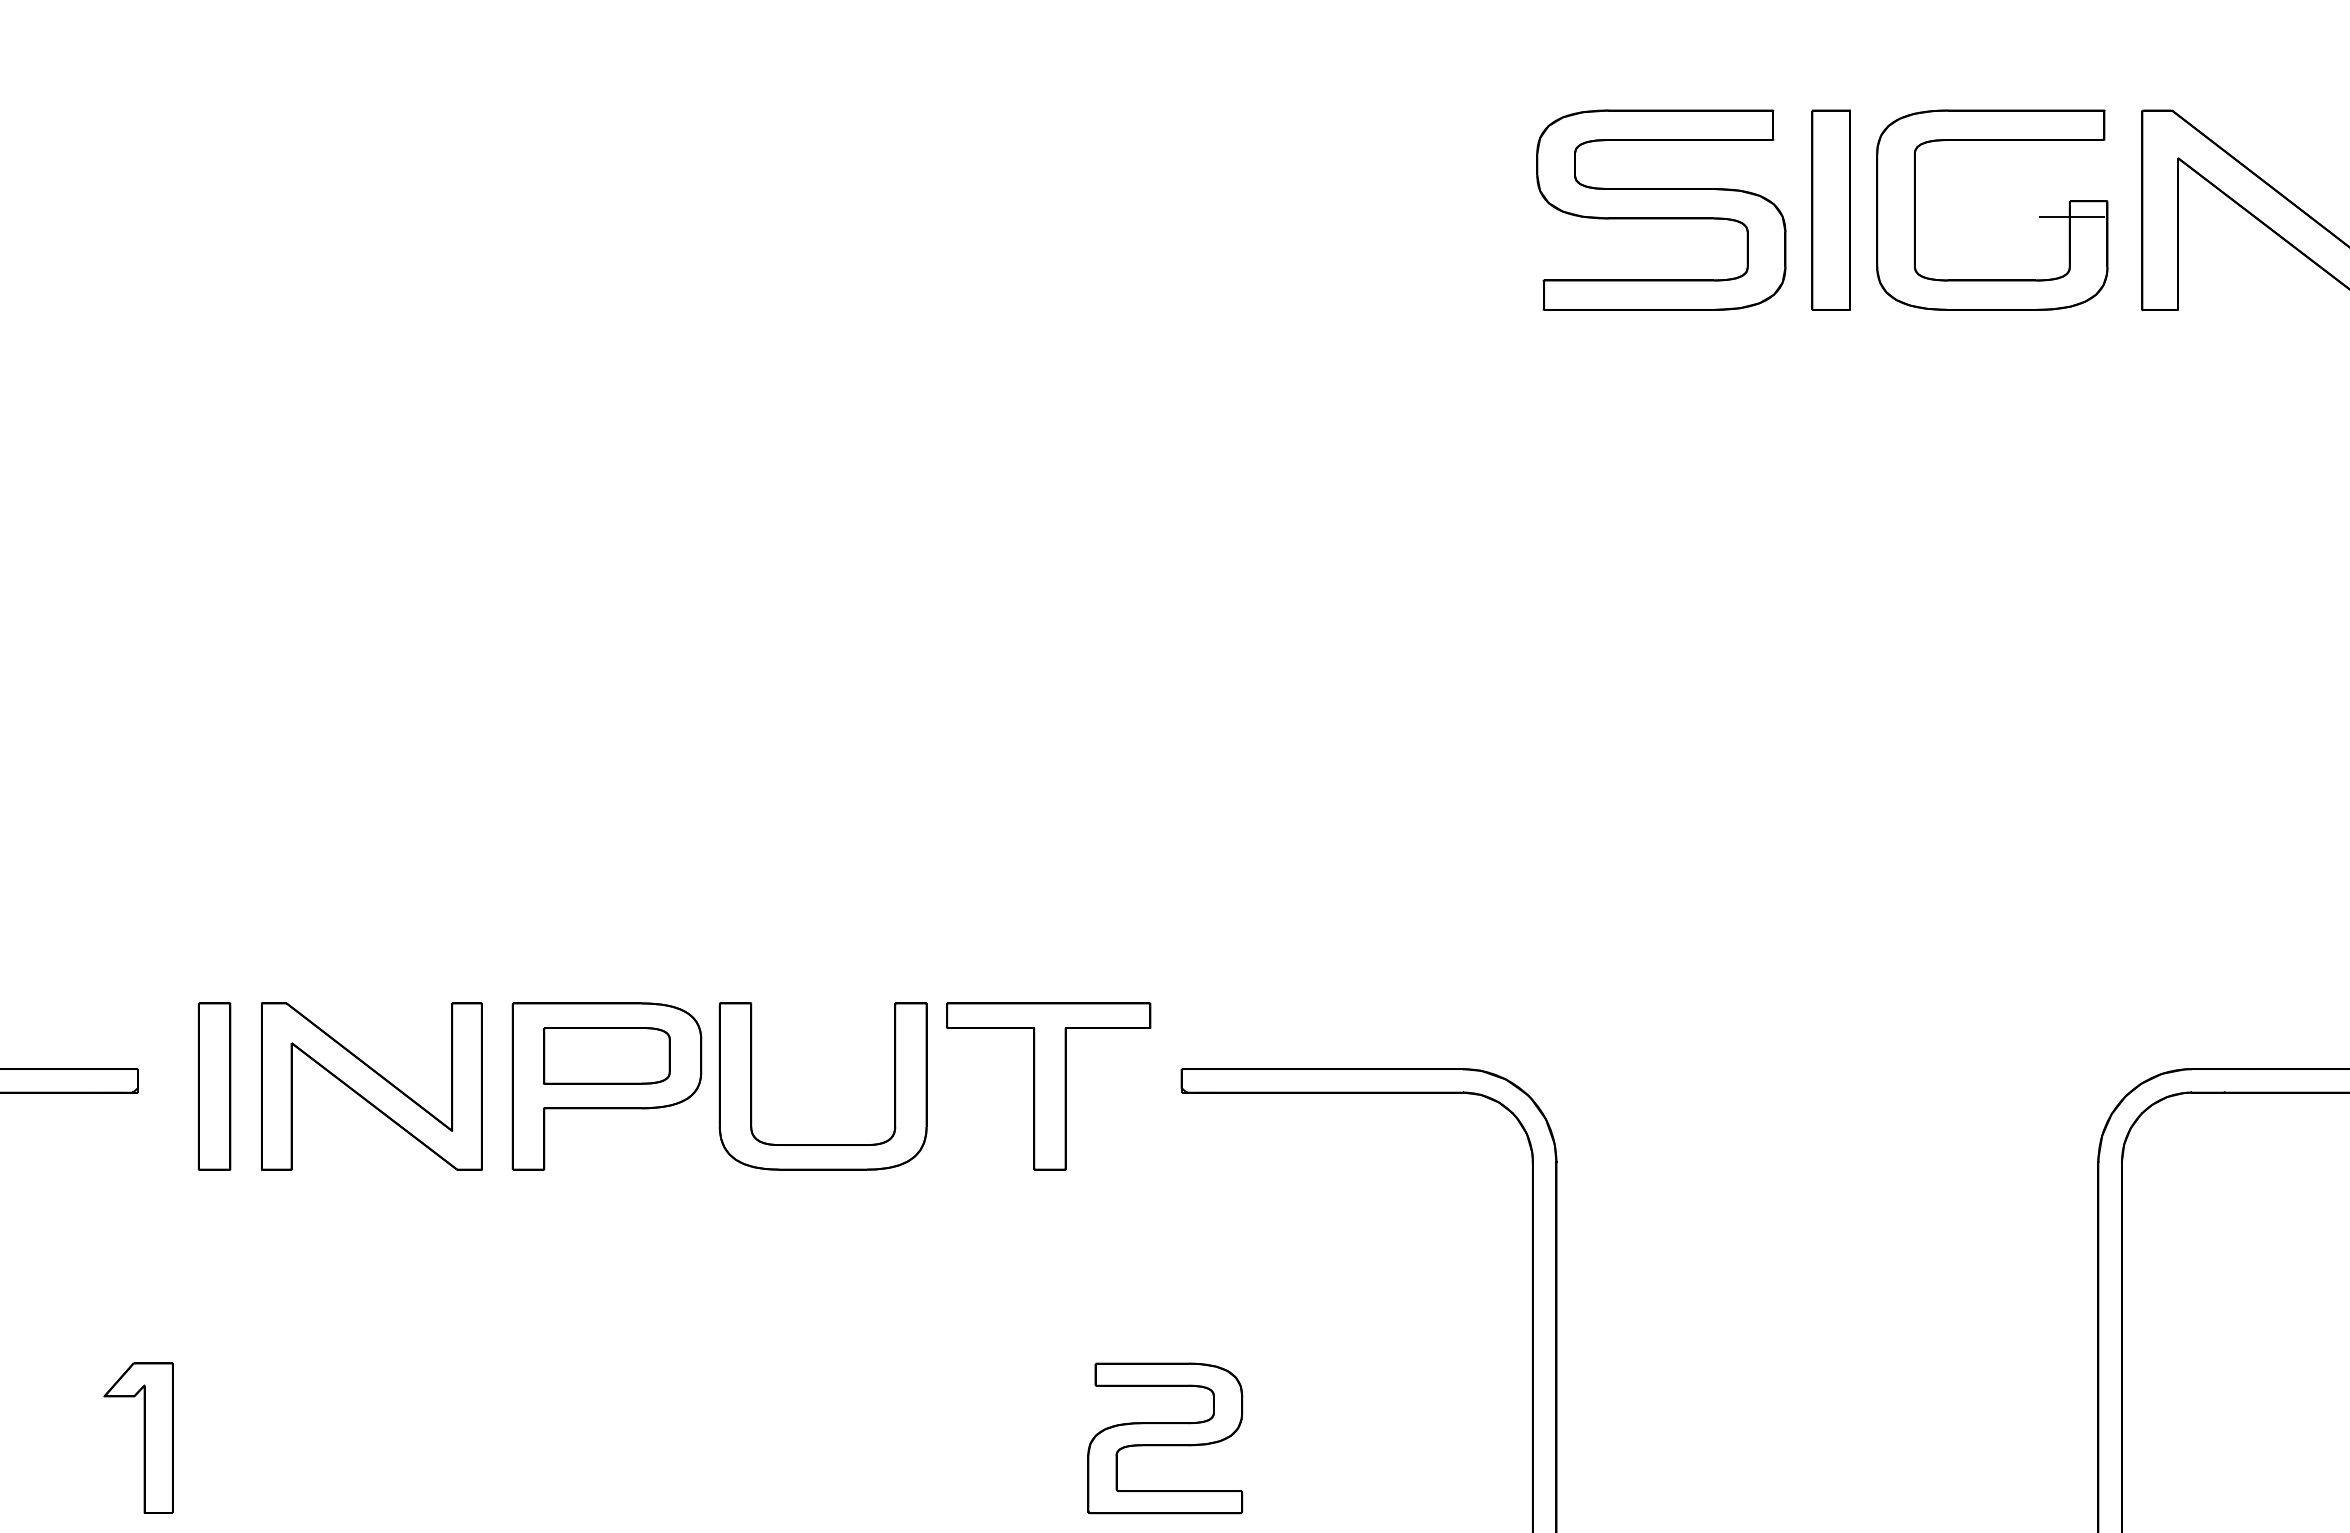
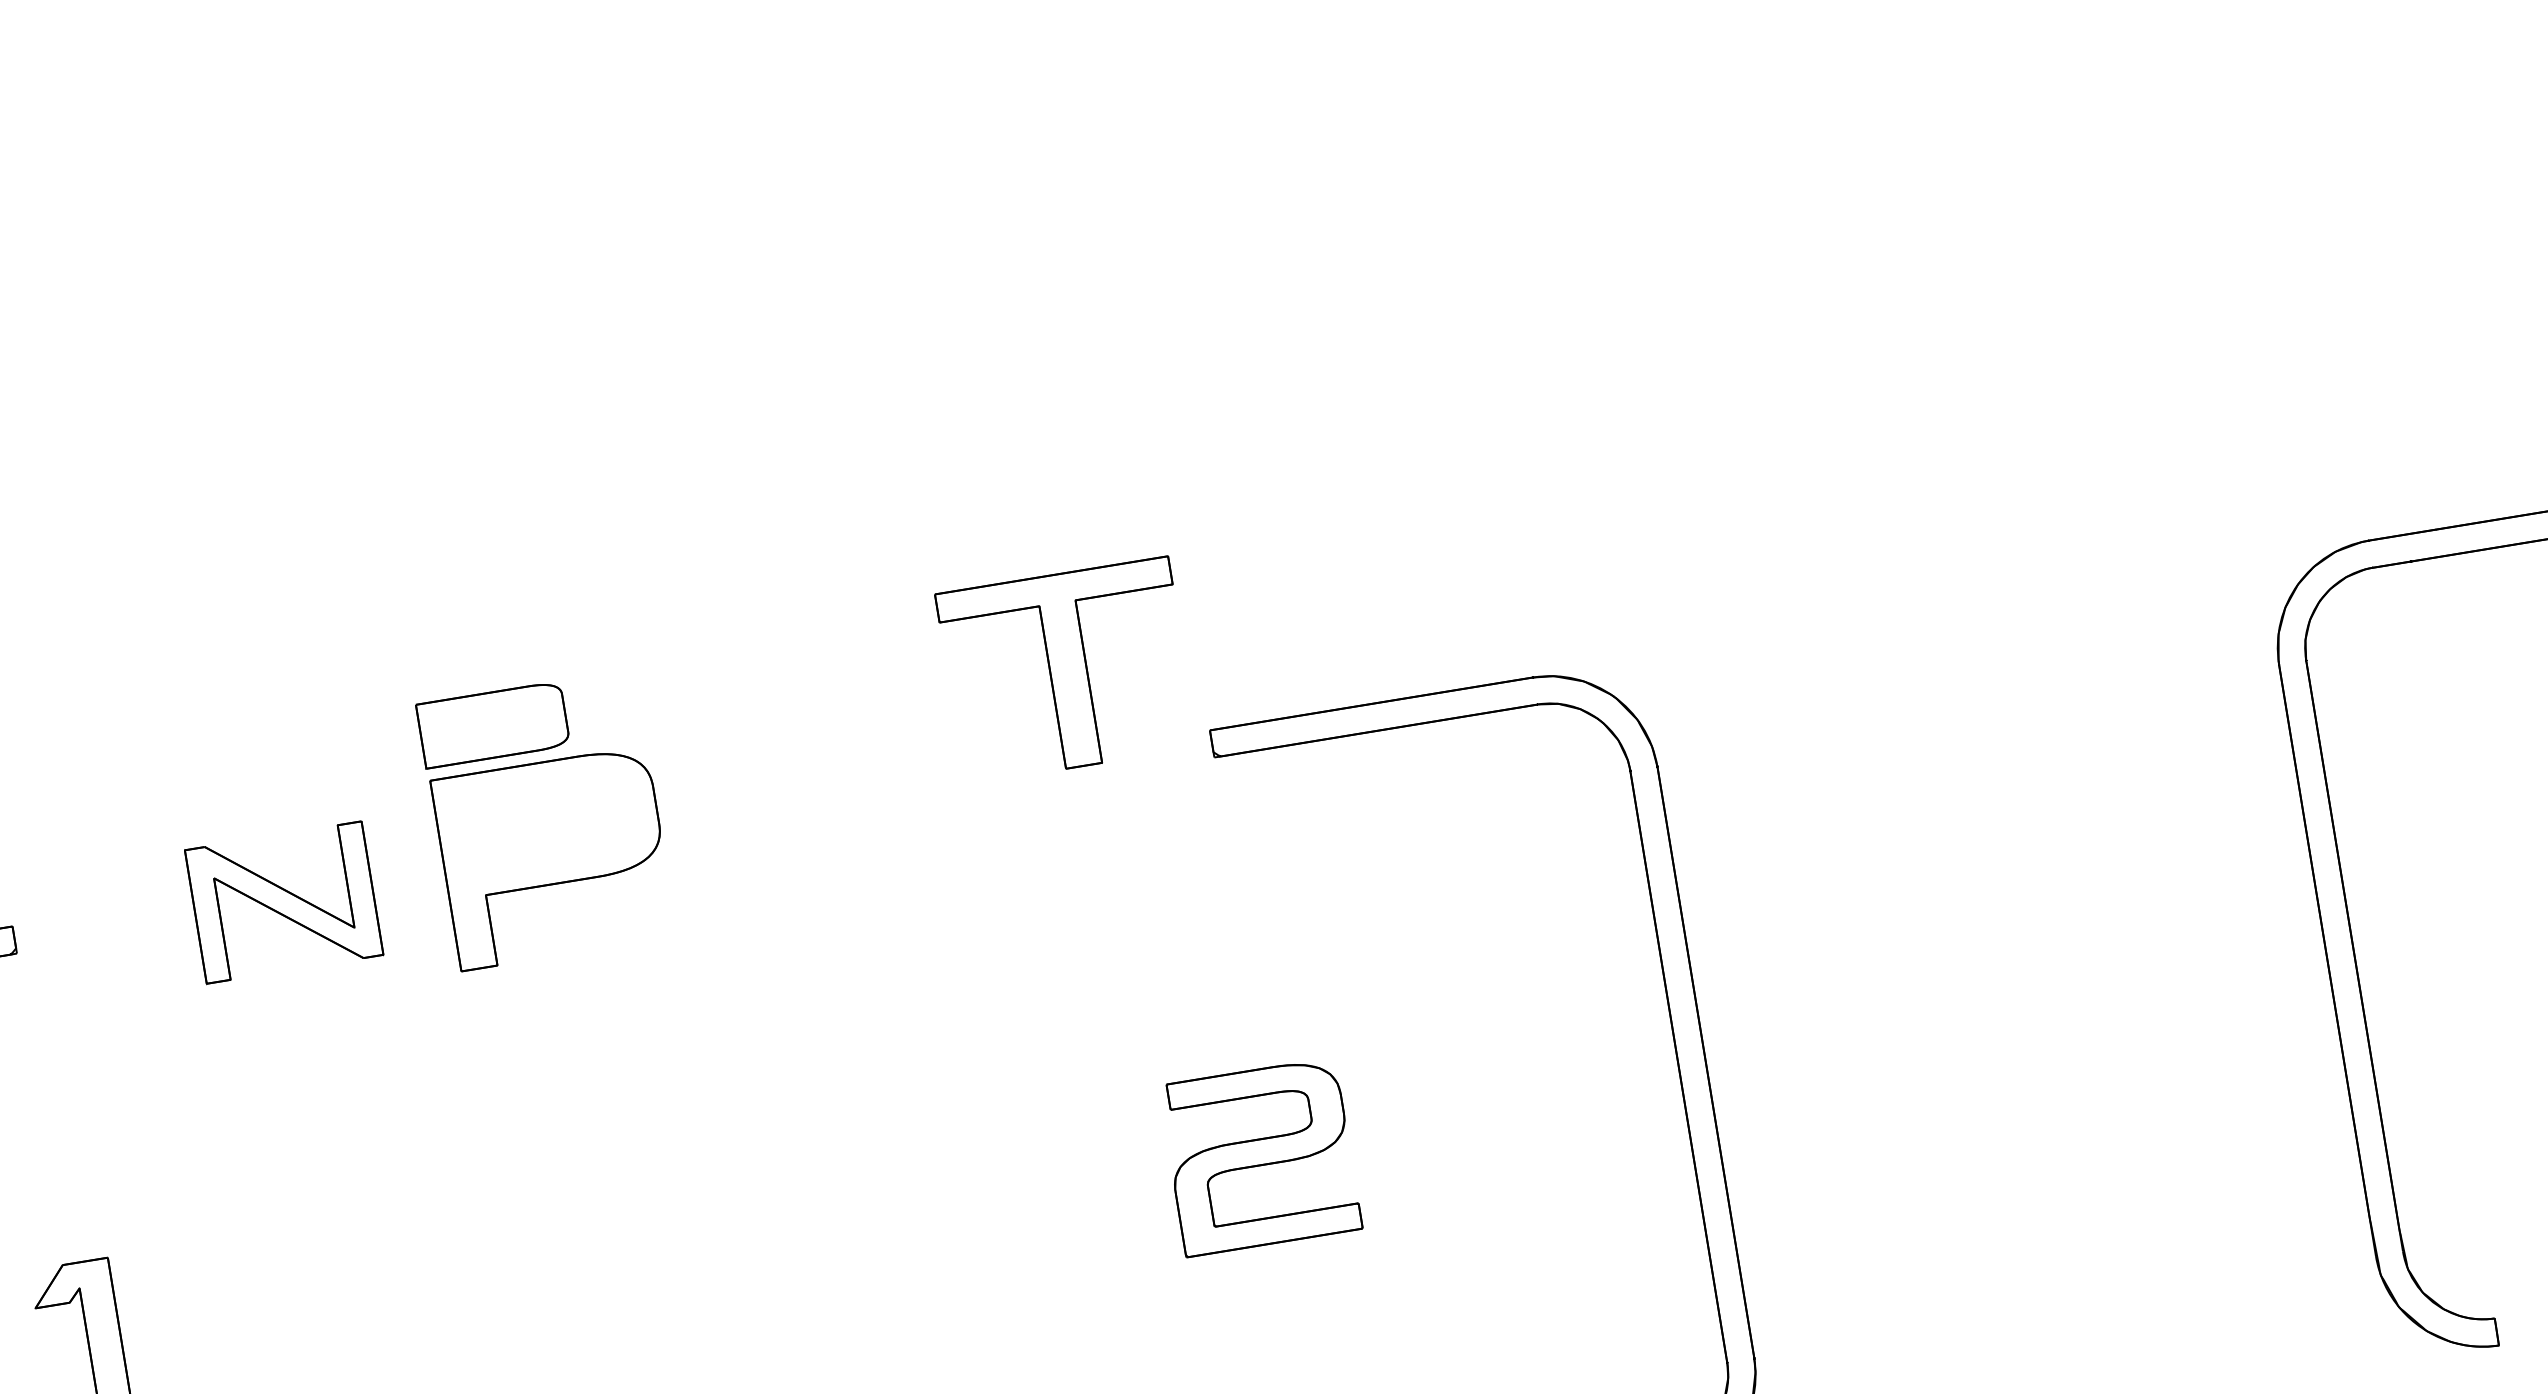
part: (606, 1055) -> (492, 724), moved
part: (214, 1086) -> (103, 932), removed
part: (371, 1086) -> (283, 902), size x0.7
part: (1048, 1086) -> (1066, 670), moved
part: (822, 1144) -> (812, 884), removed

